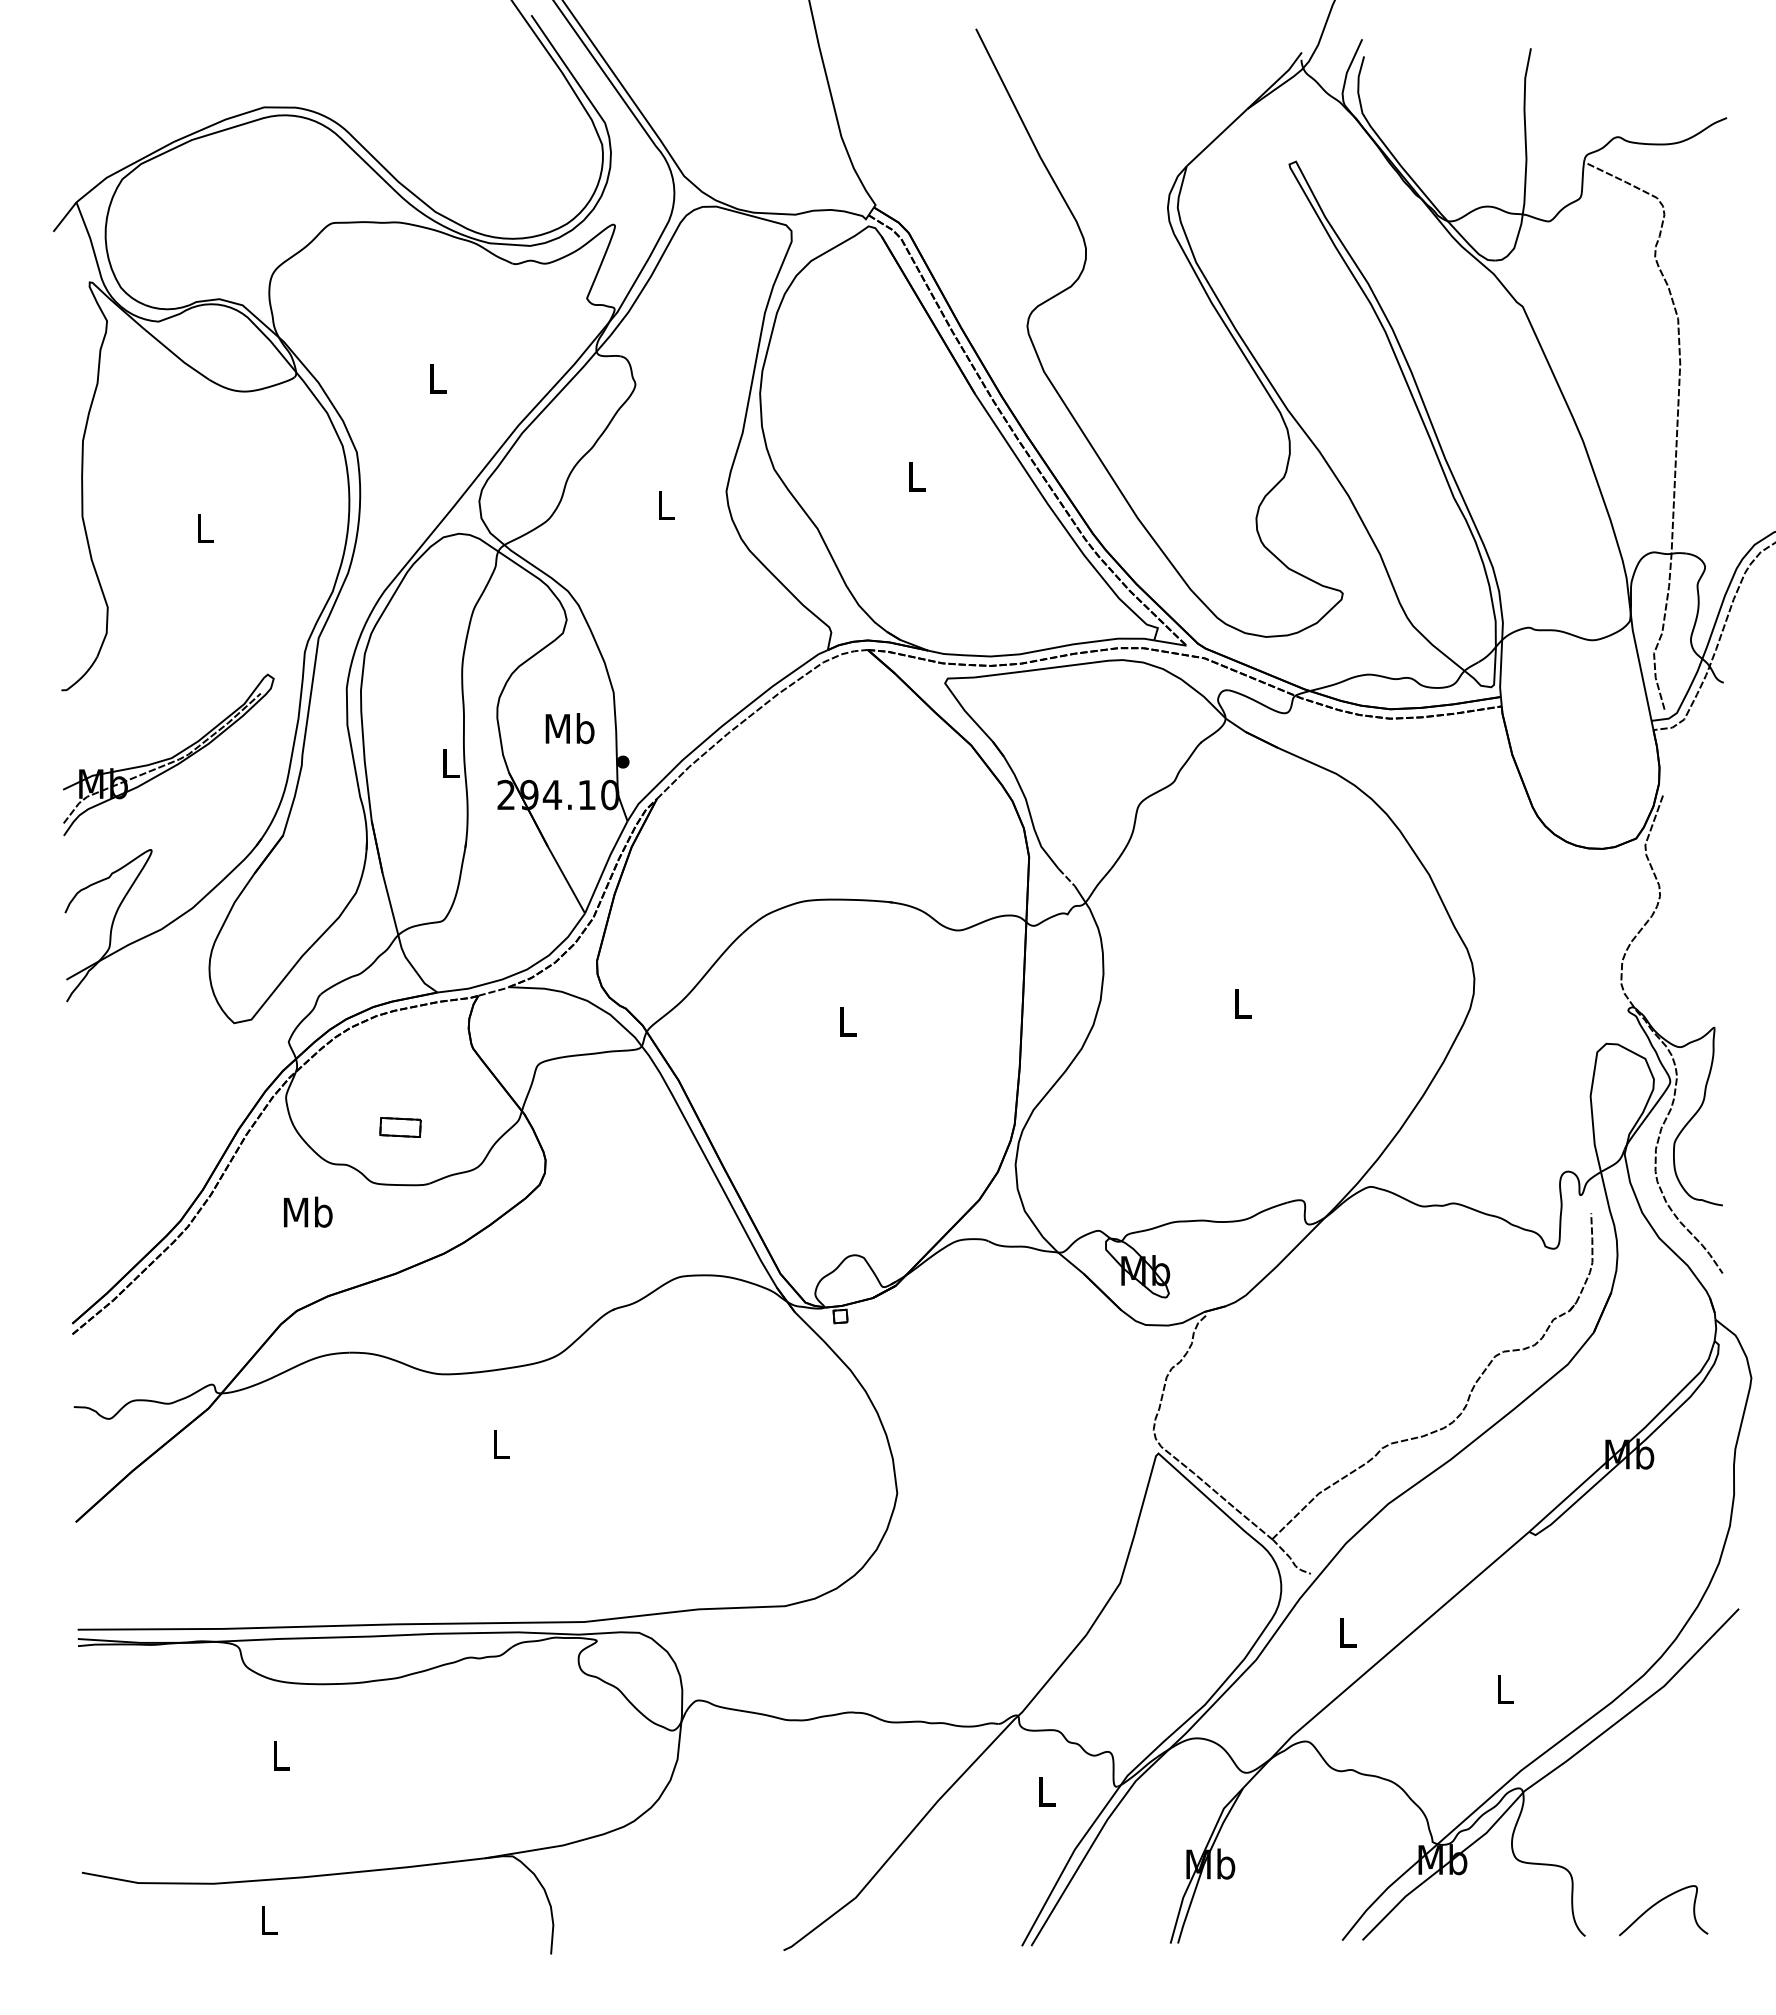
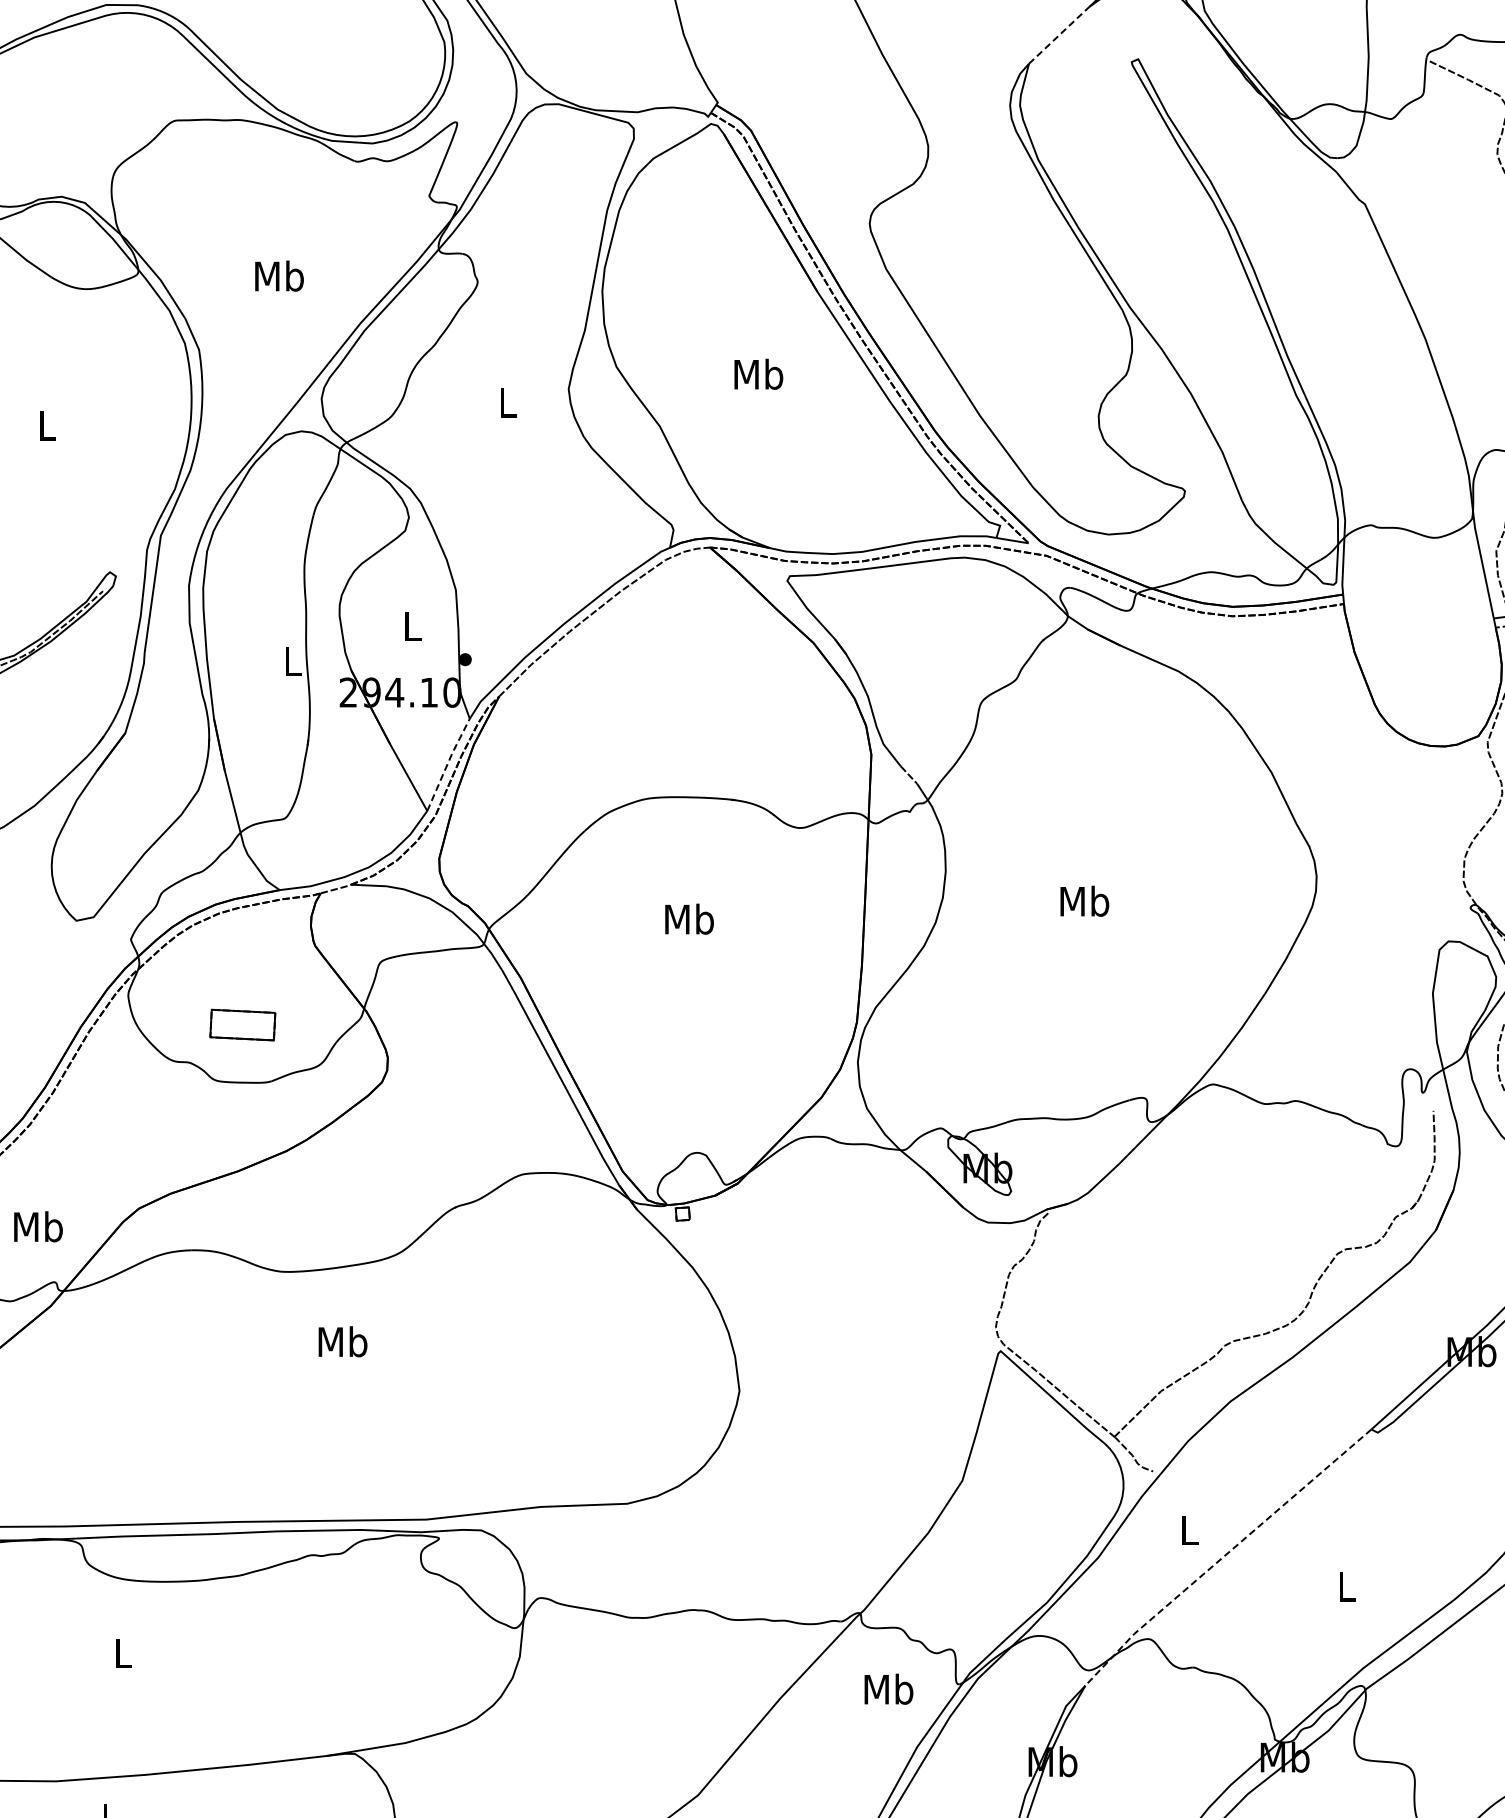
line: (1217, 137) -> (1059, 35), solid -> dashed
text: (437, 378) -> (279, 276), L -> Mb
text: (916, 476) -> (758, 374), L -> Mb
text: (569, 728) -> (411, 626), Mb -> L
line: (605, 865) -> (447, 763), solid -> dashed
text: (1242, 1003) -> (1084, 901), L -> Mb
text: (847, 1021) -> (689, 919), L -> Mb
part: (400, 1127) -> (242, 1025), size x1.6
text: (308, 1211) -> (38, 1226), moved
text: (500, 1443) -> (342, 1341), L -> Mb
line: (1382, 1658) -> (1224, 1556), solid -> dashed
text: (1046, 1791) -> (888, 1689), L -> Mb

